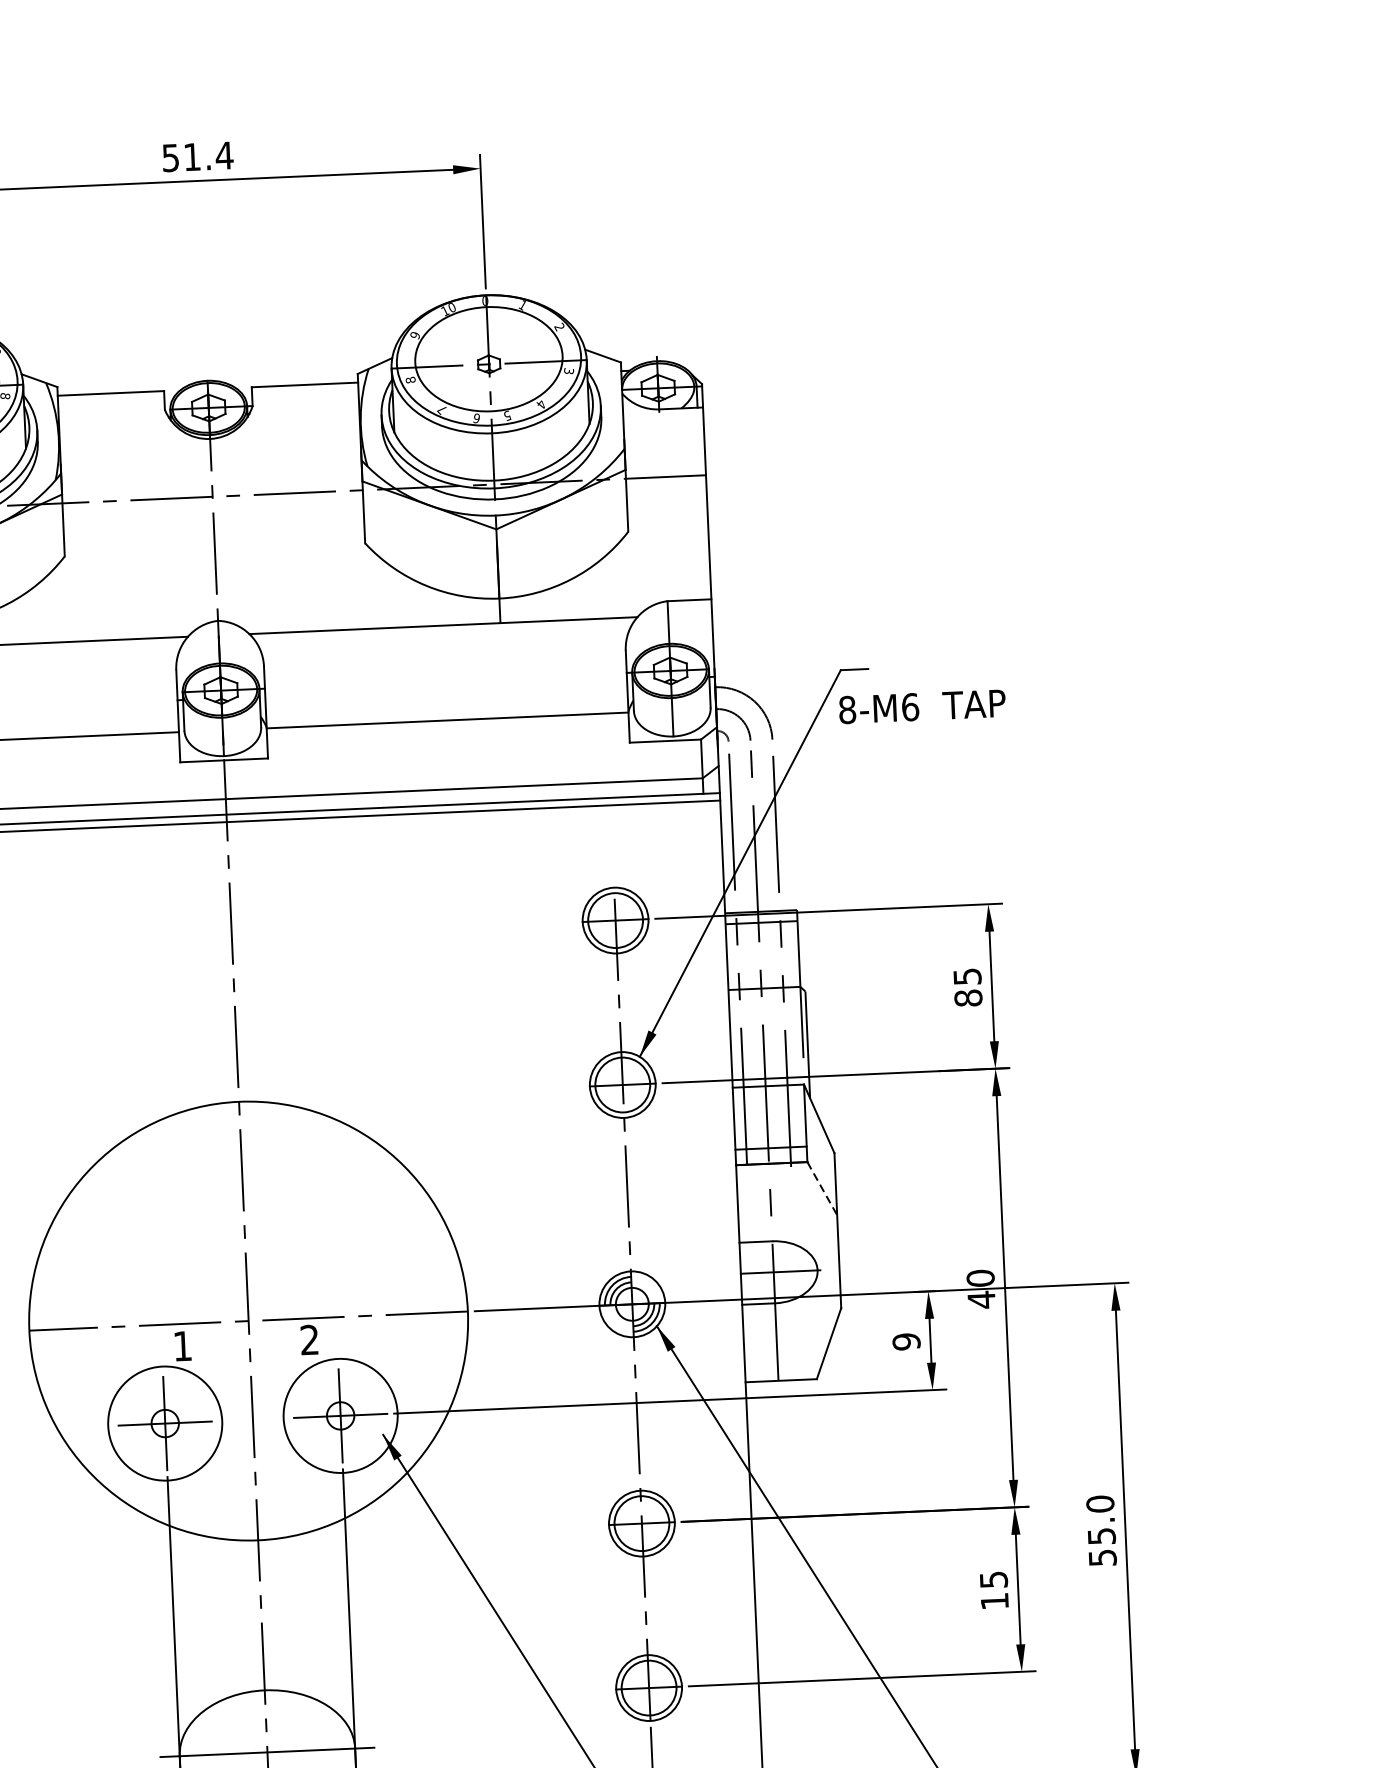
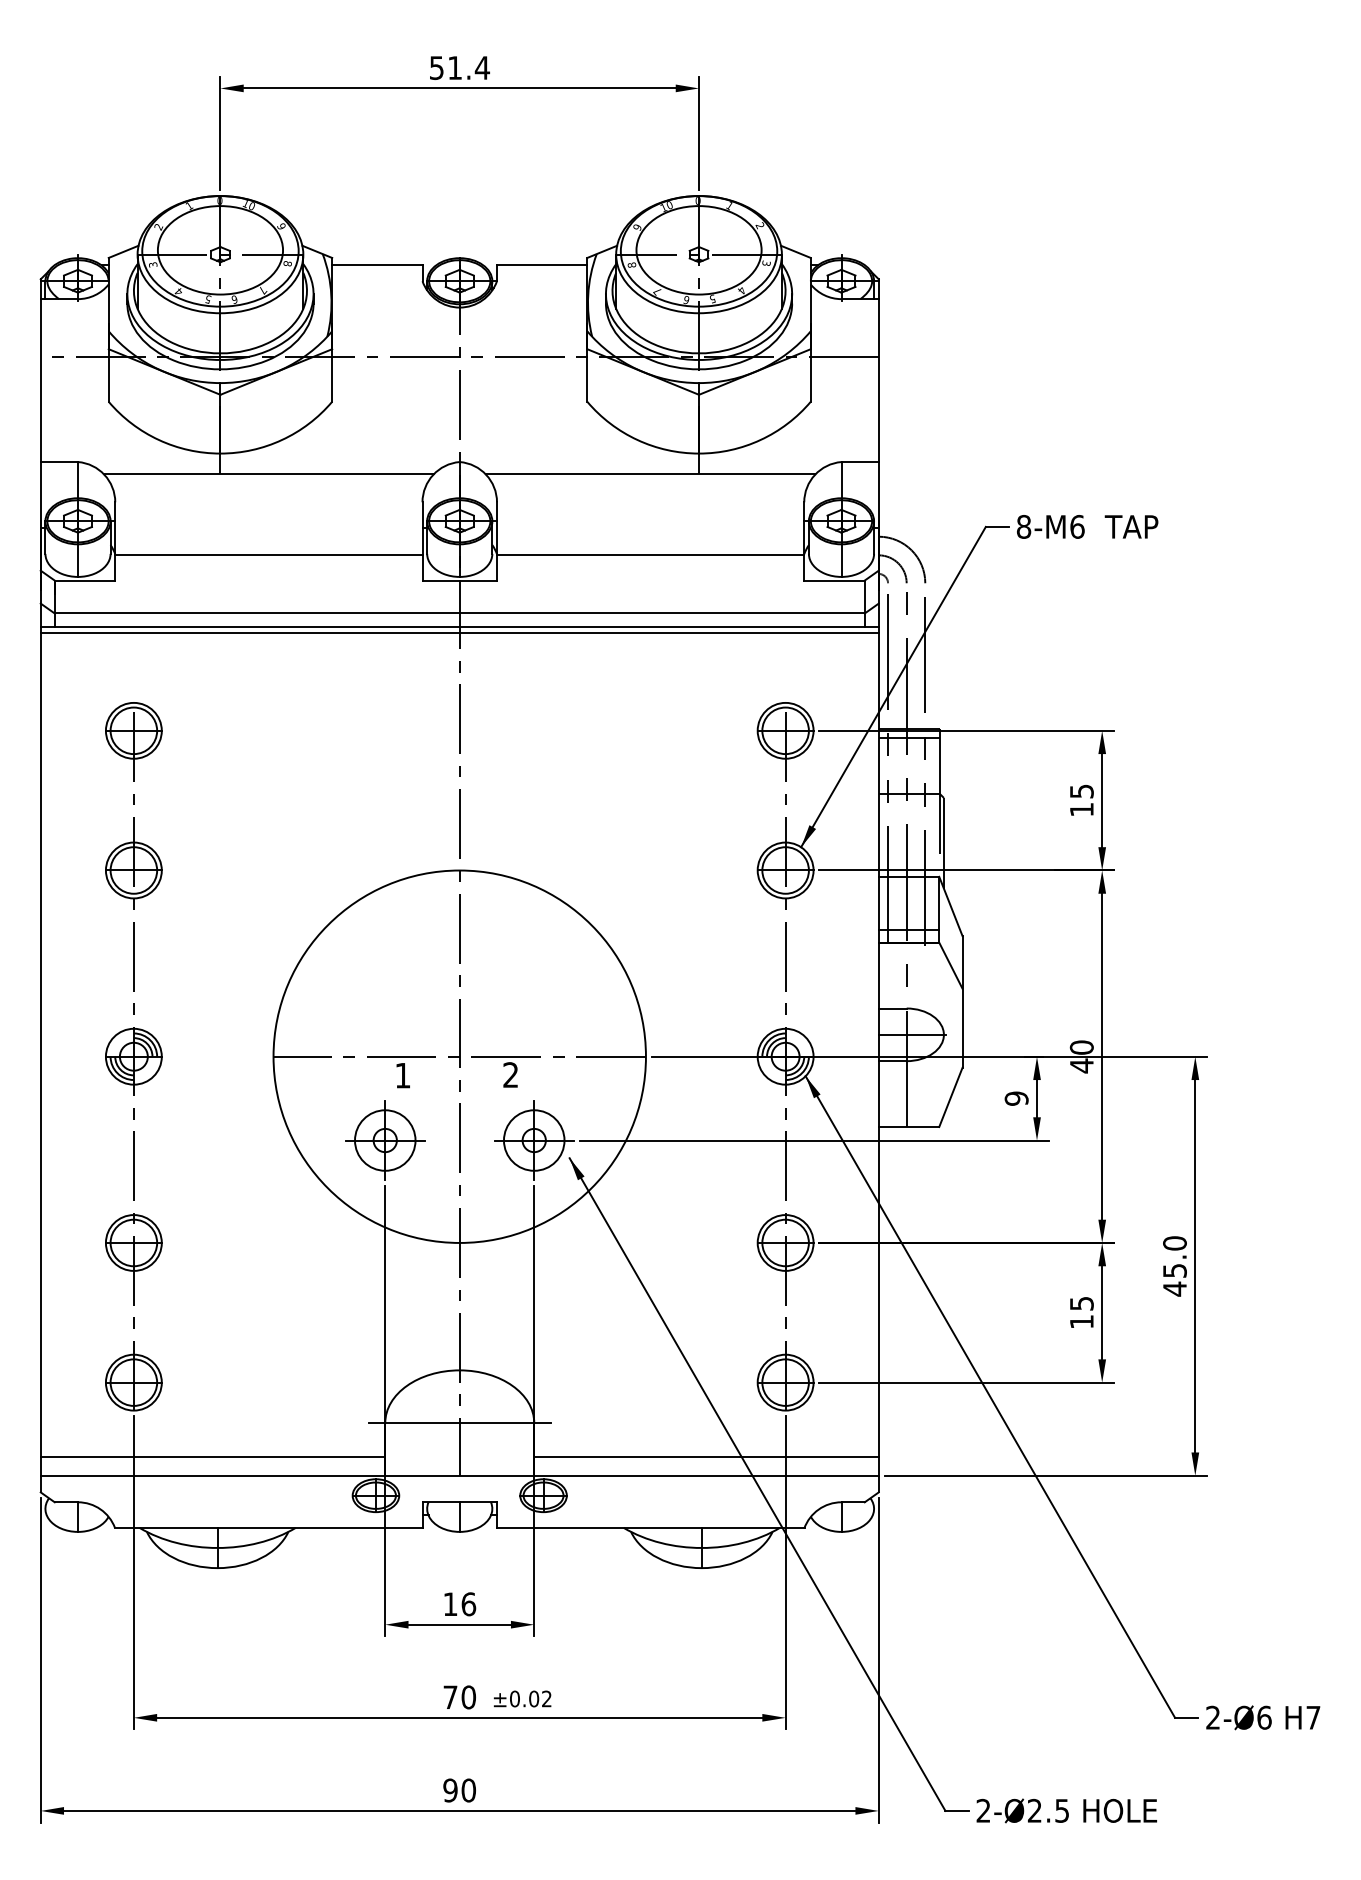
text: (922, 706) -> (1087, 526), moved
text: (968, 997) -> (1081, 809), 85 -> 15
line: (821, 1188) -> (950, 965), dashed -> solid
circle: (339, 1415) -> (533, 1140), size x0.62
circle: (165, 1423) -> (385, 1140), size x0.62
text: (1102, 1557) -> (1174, 1288), 55.0 -> 45.0

